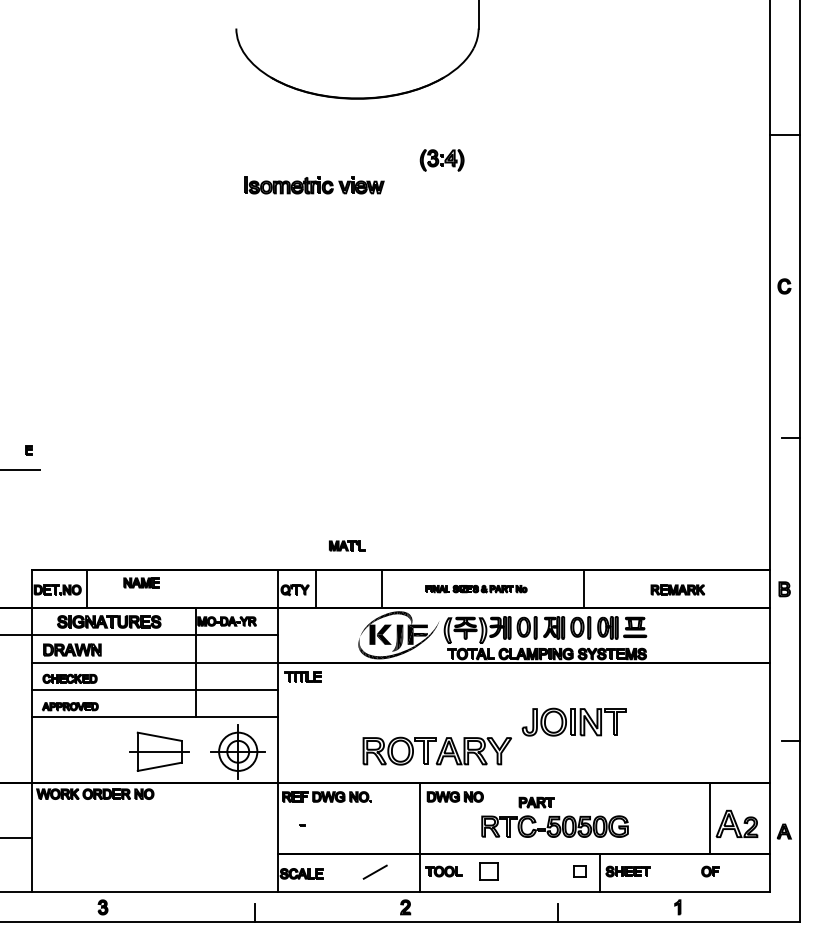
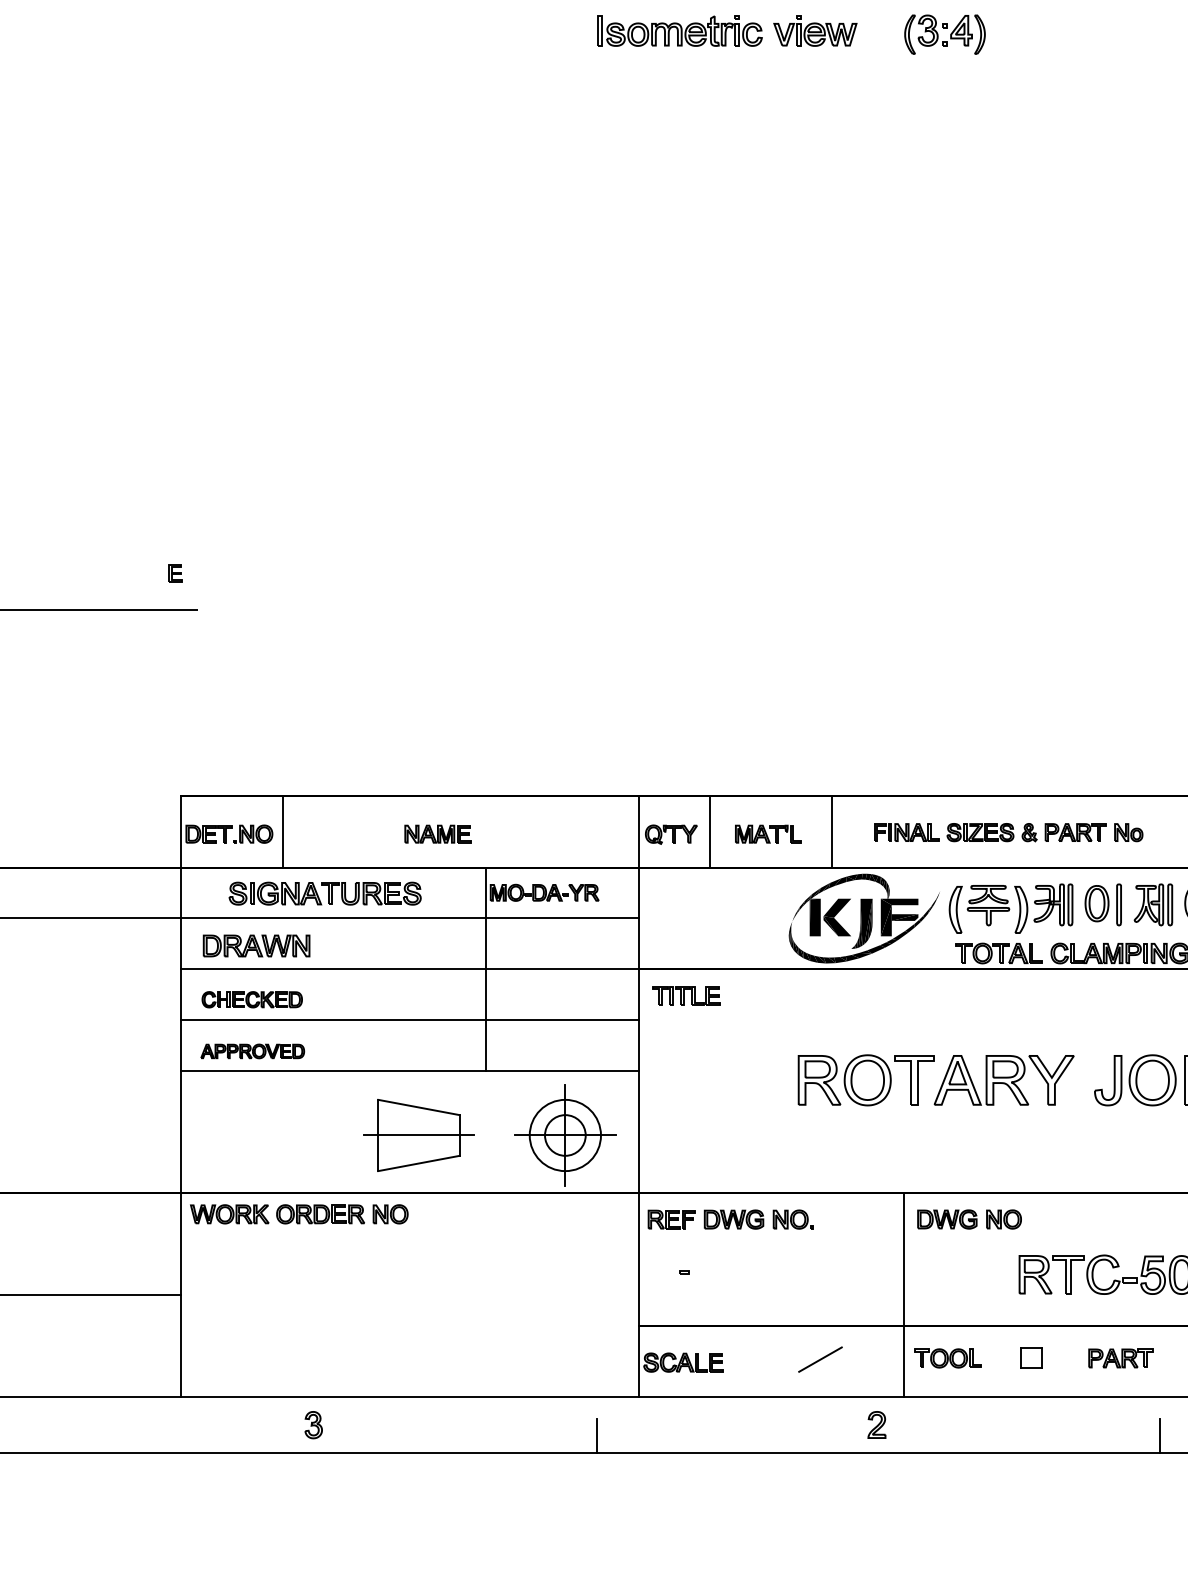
part: (314, 185) -> (727, 30), moved
part: (347, 545) -> (768, 833), moved
part: (141, 582) -> (437, 833), moved
part: (476, 588) -> (1008, 831), size x1.43
part: (436, 750) -> (934, 1079), moved
part: (536, 802) -> (1120, 1358), moved
part: (488, 871) -> (1031, 1358), size x0.62

